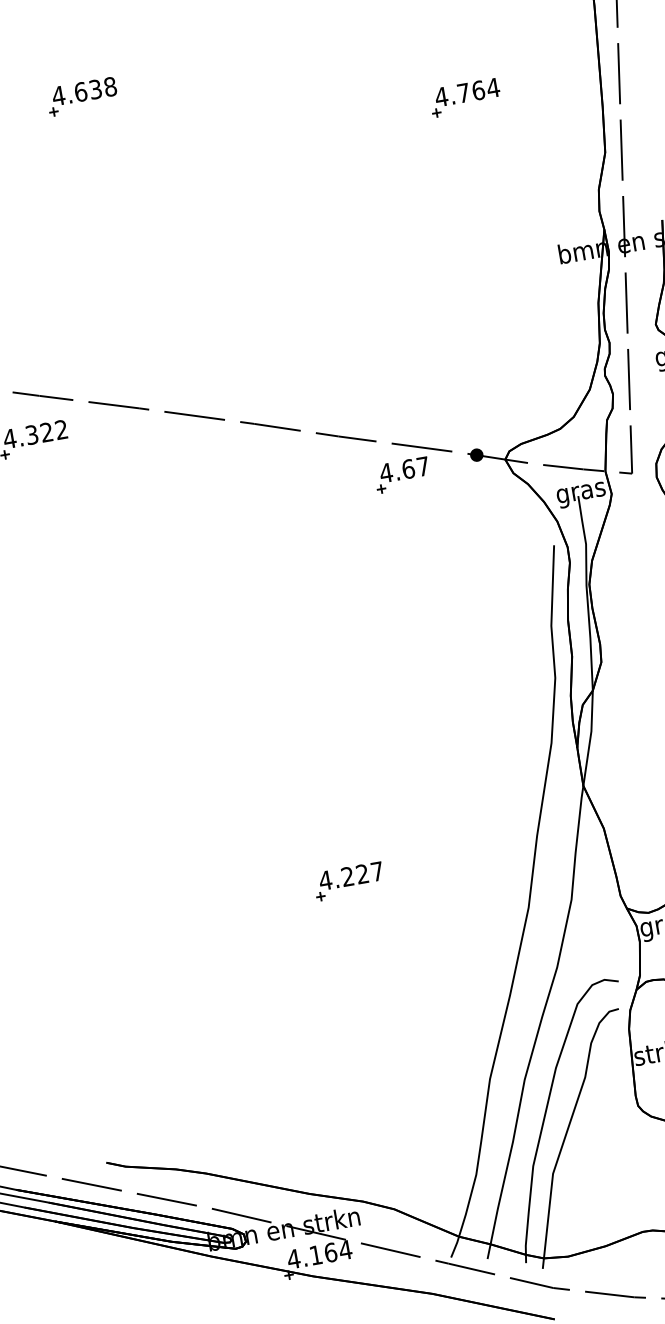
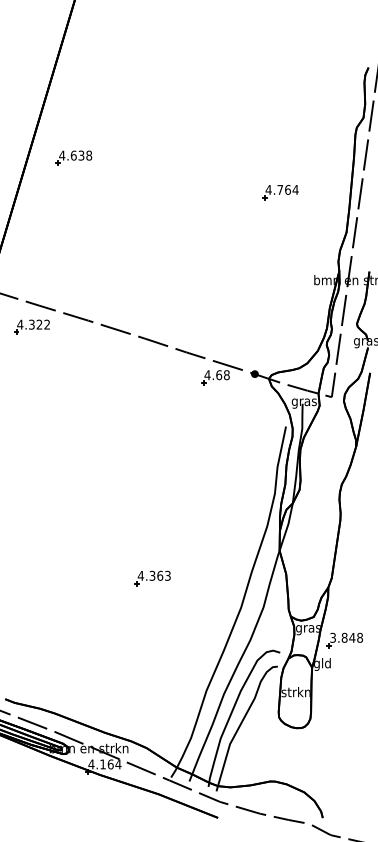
part: (80, 95) -> (73, 157), moved
text: (422, 467) -> (226, 375), 4.67 -> 4.68
text: (361, 873) -> (159, 575), 4.227 -> 4.363

